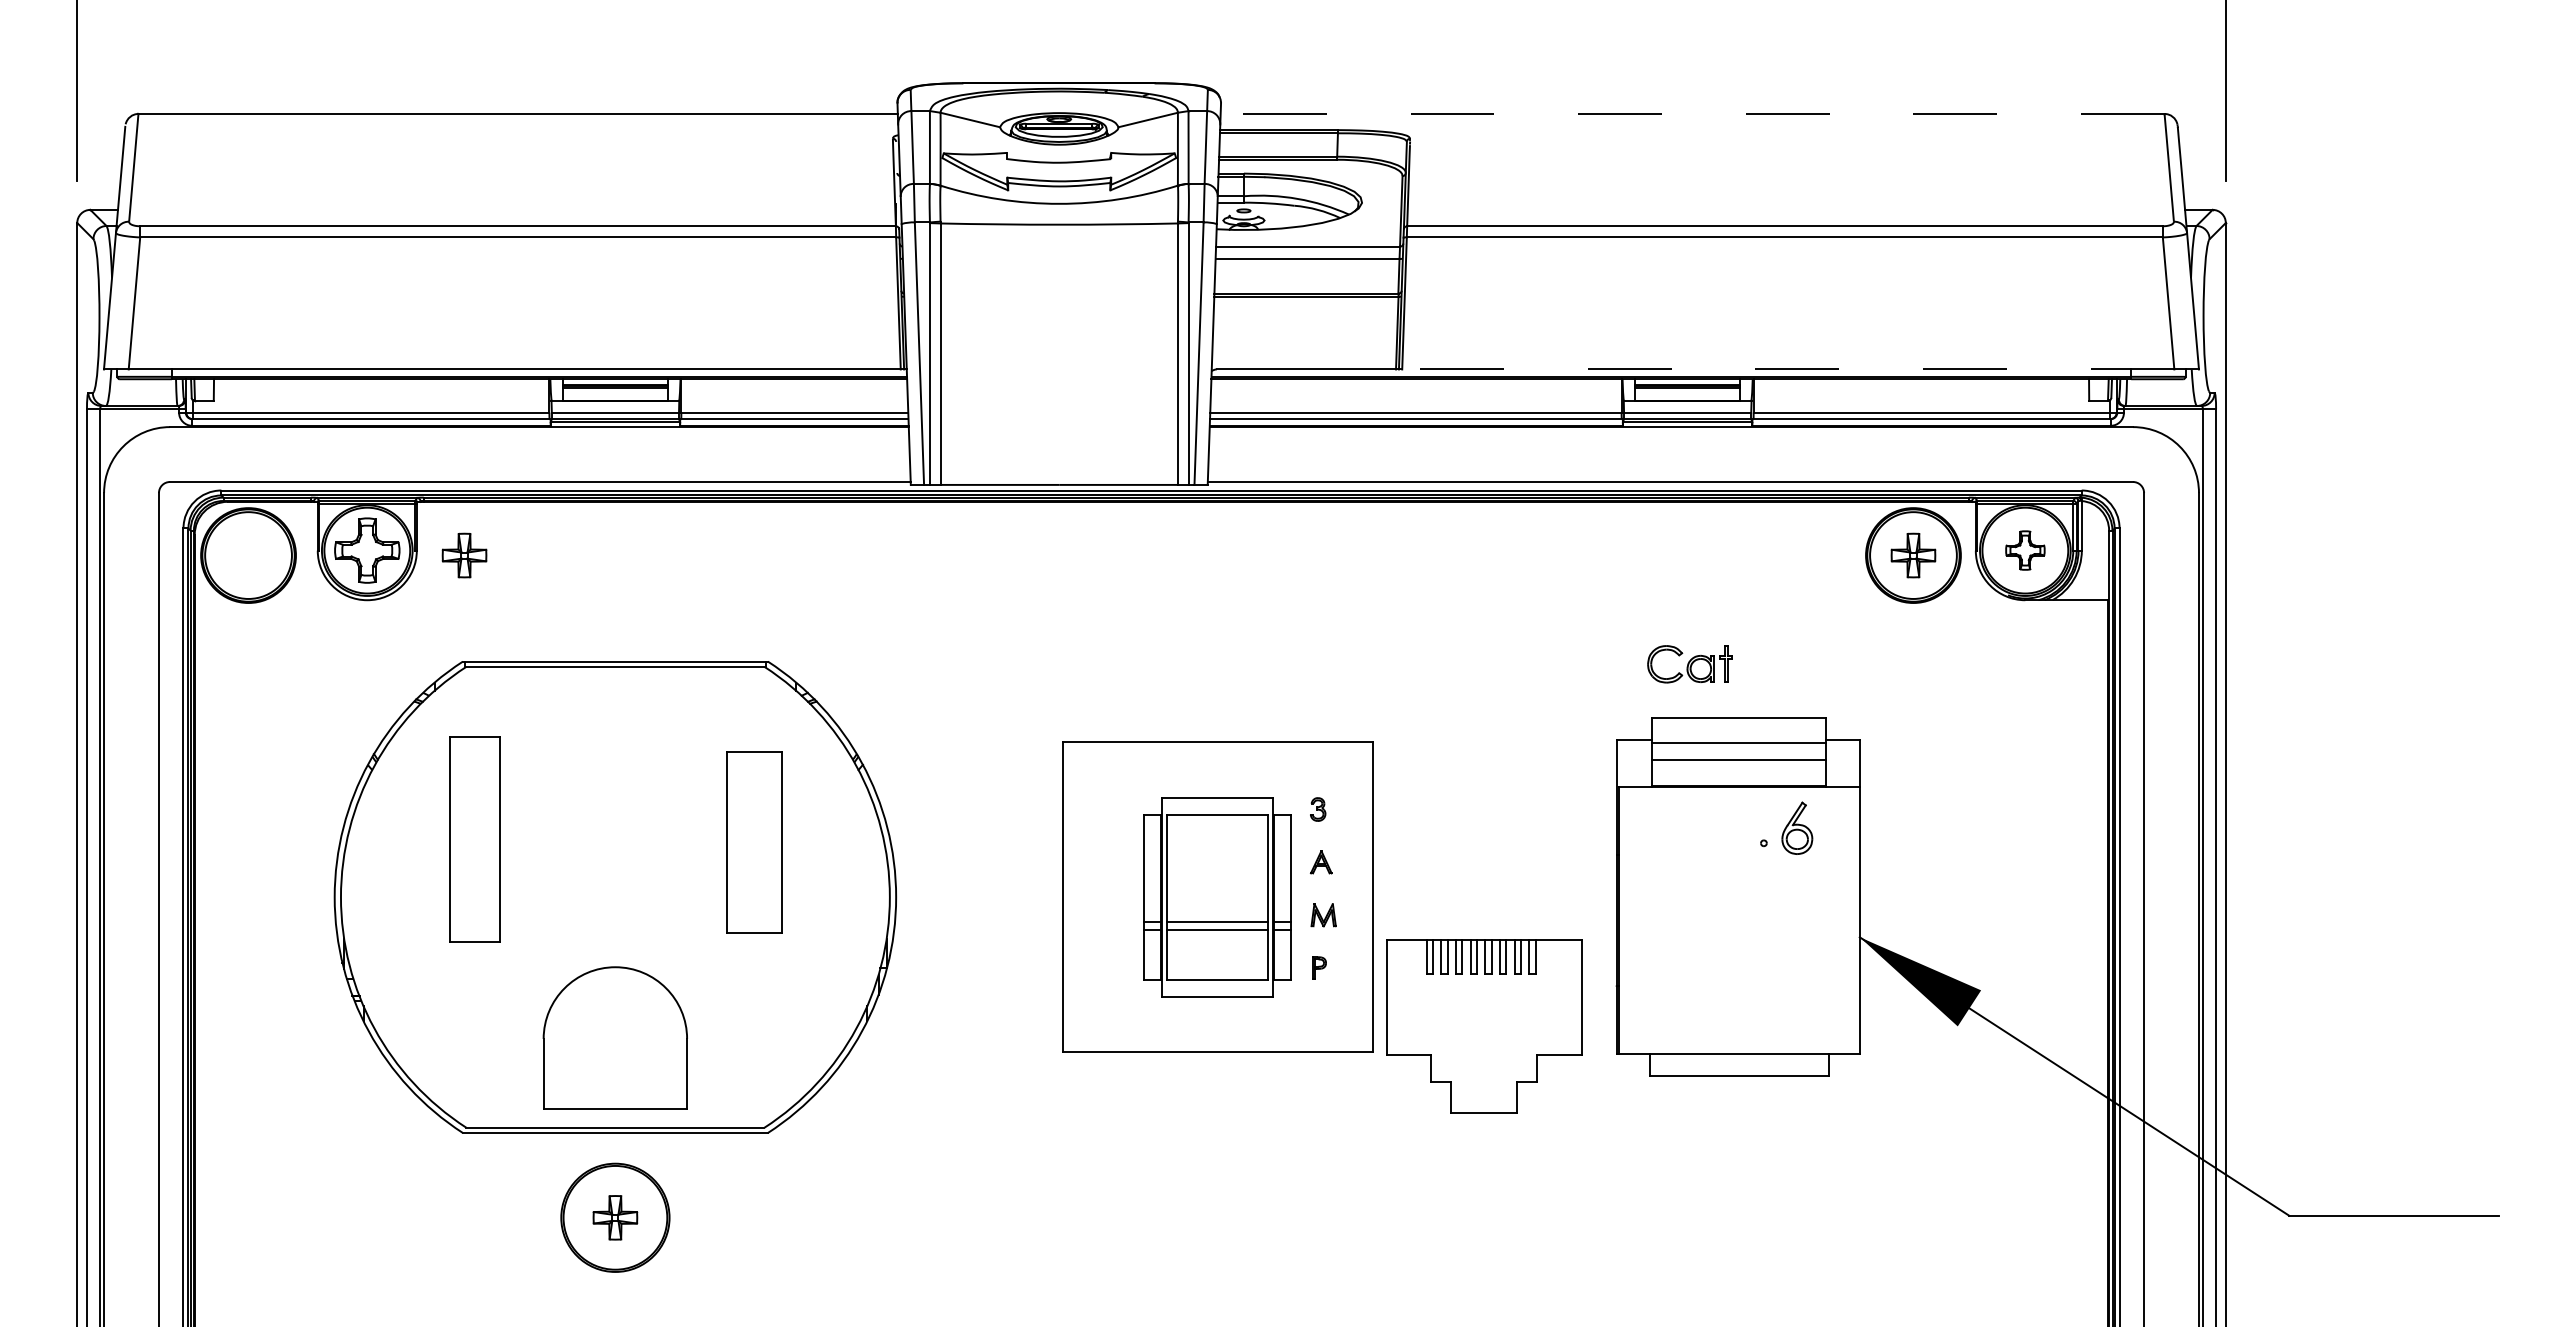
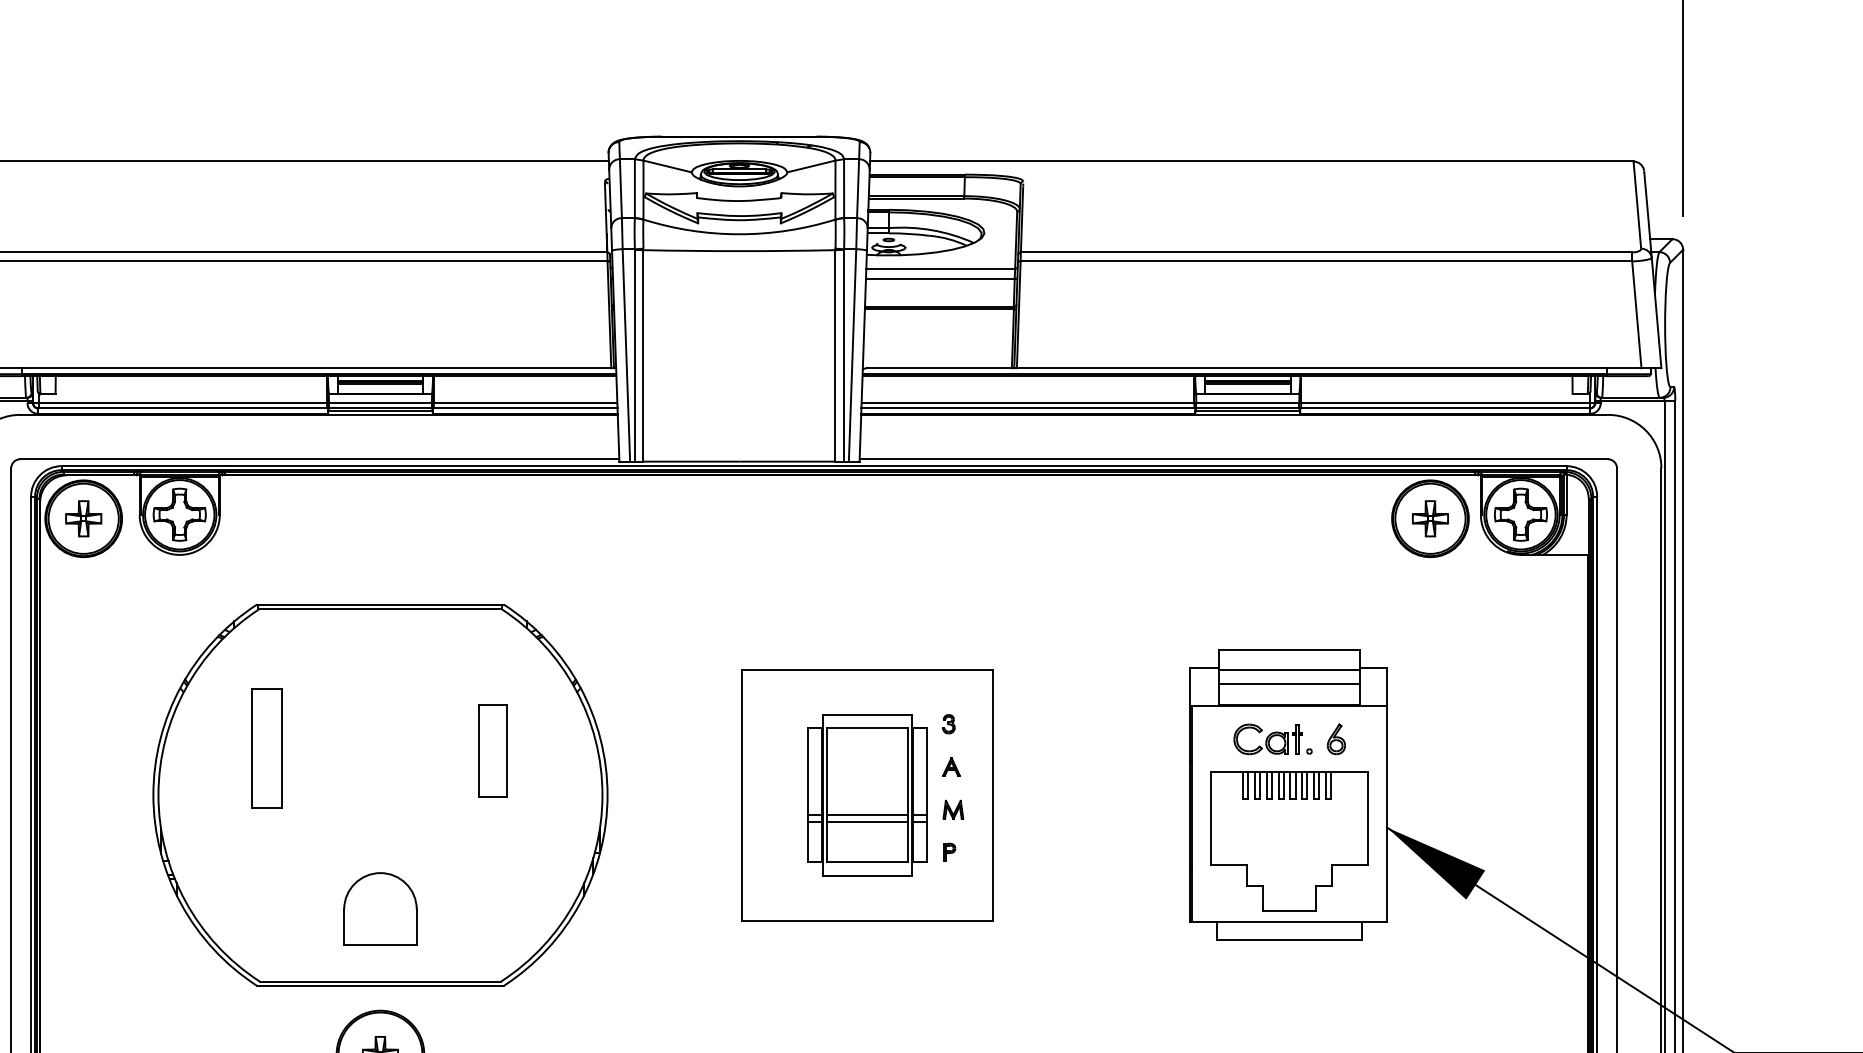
line: (1692, 113) -> (1251, 161), dashed -> solid
line: (1787, 369) -> (1328, 368), dashed -> solid
part: (2025, 550) -> (1521, 514), size x1.67
part: (464, 555) -> (83, 518), moved
part: (1689, 664) -> (1267, 739), moved
part: (1796, 827) -> (1335, 738), size x0.71
part: (474, 839) -> (266, 748), size x0.71
part: (754, 842) -> (492, 750), size x0.62
part: (1484, 1026) -> (1289, 841), moved
part: (615, 1037) -> (380, 908), size x0.62

